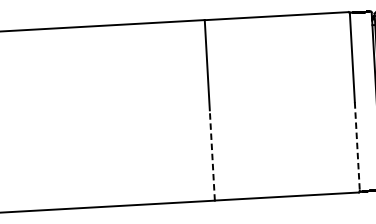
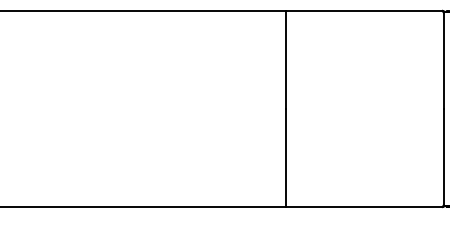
line: (357, 146) -> (443, 157), dashed -> solid
line: (211, 155) -> (285, 157), dashed -> solid

